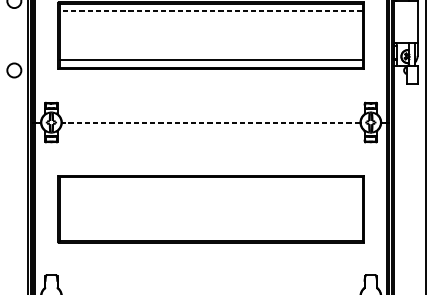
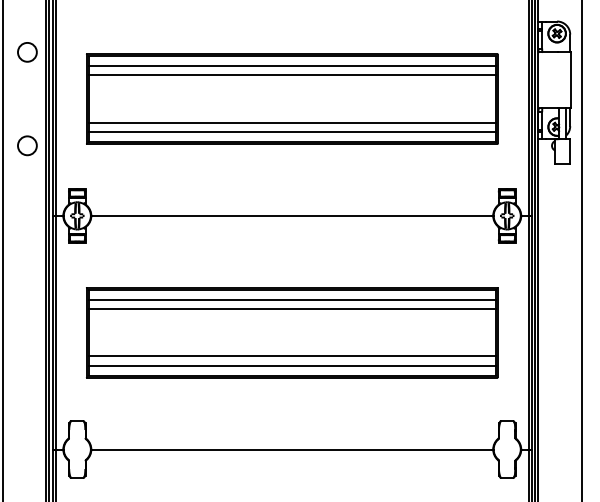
line: (211, 11) -> (292, 66), dashed -> solid
line: (211, 18) -> (292, 75), added
line: (211, 53) -> (292, 122), added
line: (211, 122) -> (292, 215), dashed -> solid
line: (211, 184) -> (292, 299), added
line: (211, 191) -> (292, 308), added
line: (211, 227) -> (292, 356), added
line: (211, 233) -> (292, 365), added

